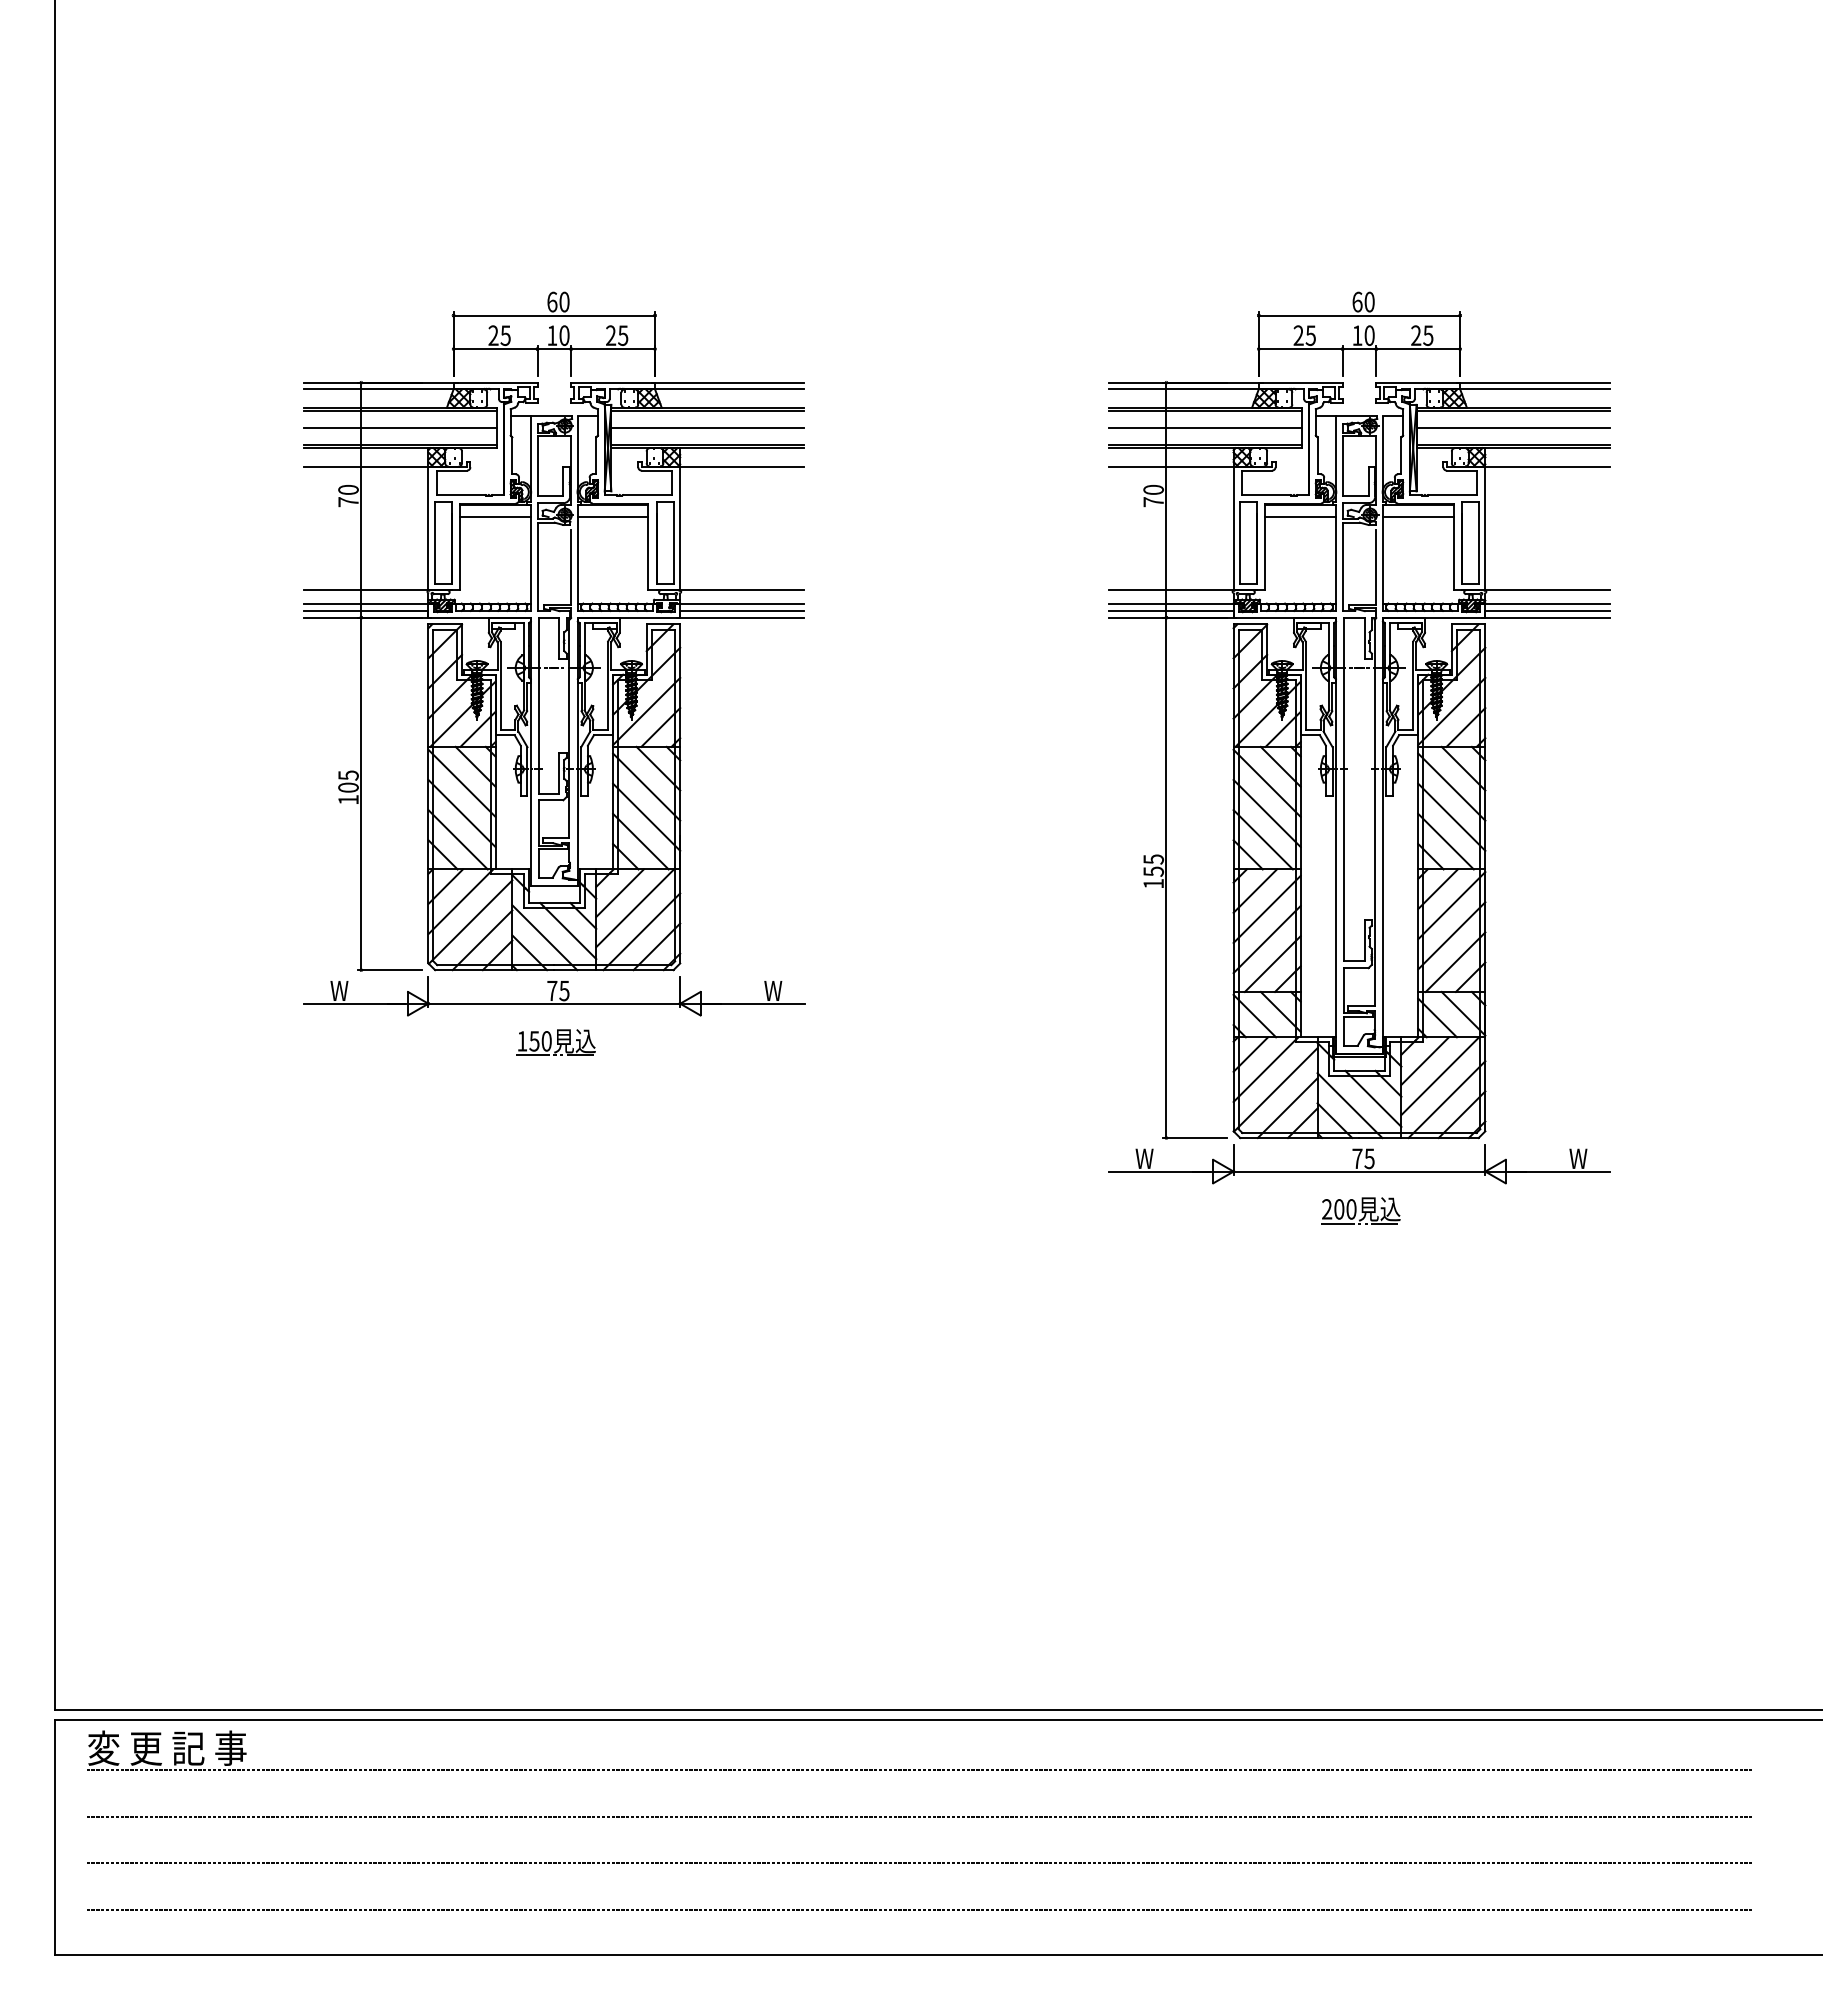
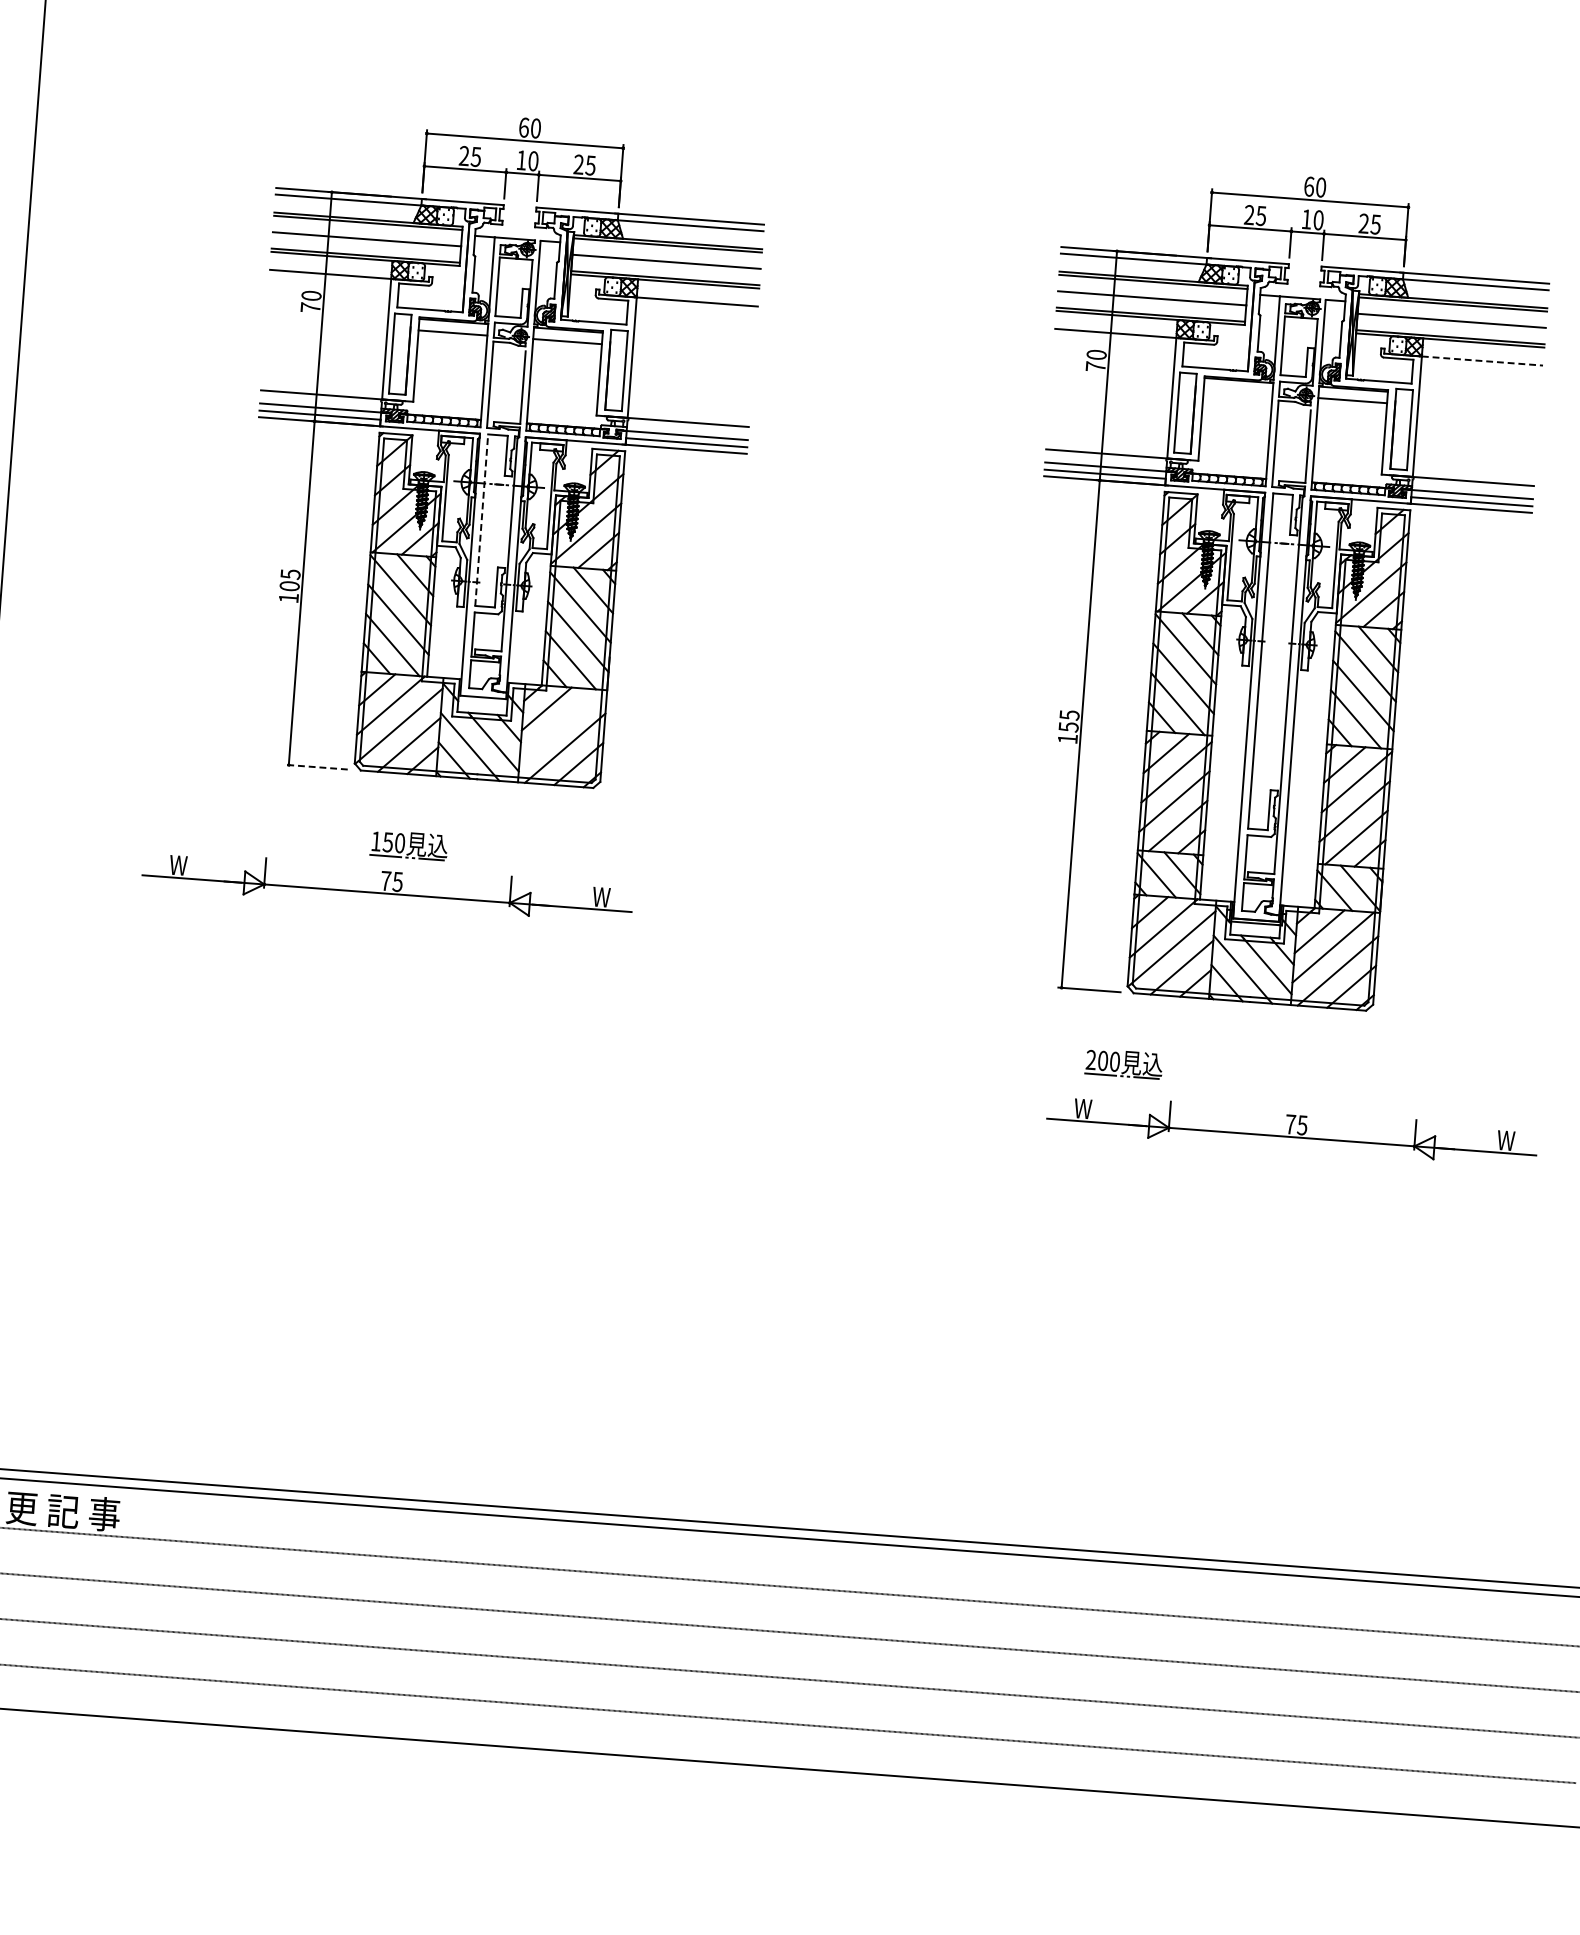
line: (1547, 466) -> (1482, 360), solid -> dashed
line: (1300, 516) -> (1237, 391), removed
line: (539, 705) -> (481, 520), solid -> dashed
line: (635, 908) -> (560, 725), removed
line: (389, 970) -> (316, 767), solid -> dashed
part: (554, 996) -> (387, 886), moved
part: (555, 1042) -> (408, 845), moved
part: (1359, 1164) -> (1292, 1130), moved
part: (1360, 1210) -> (1123, 1063), moved

